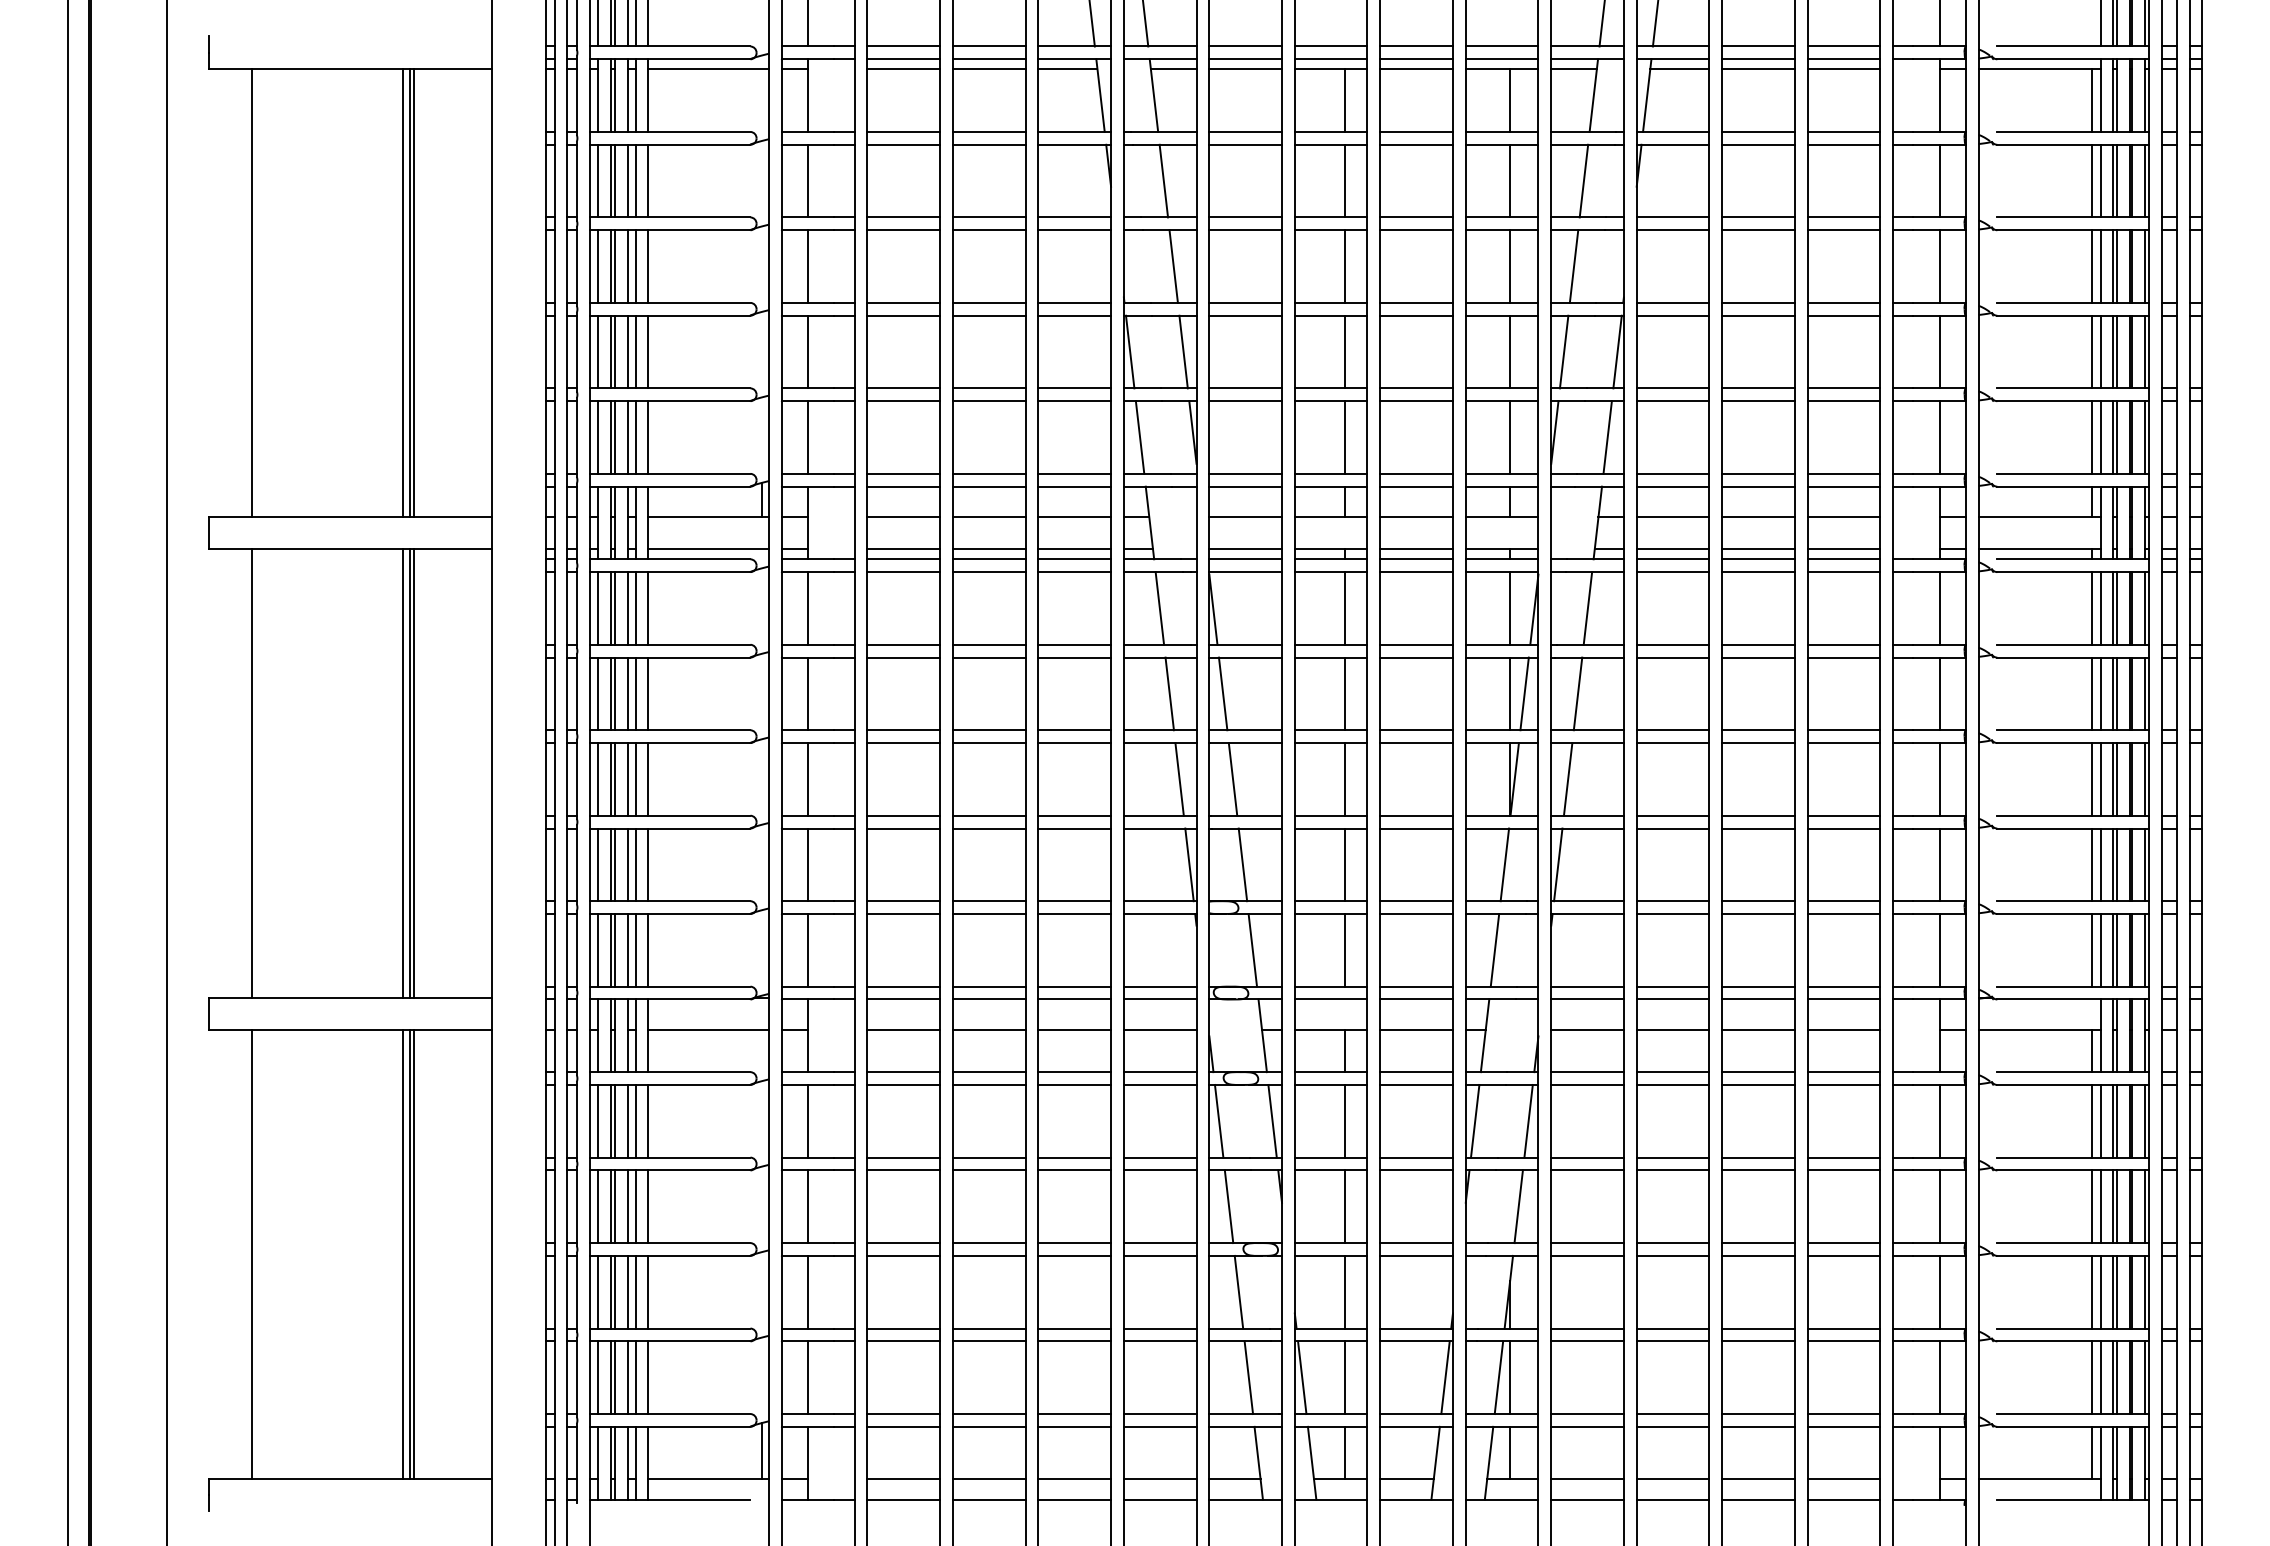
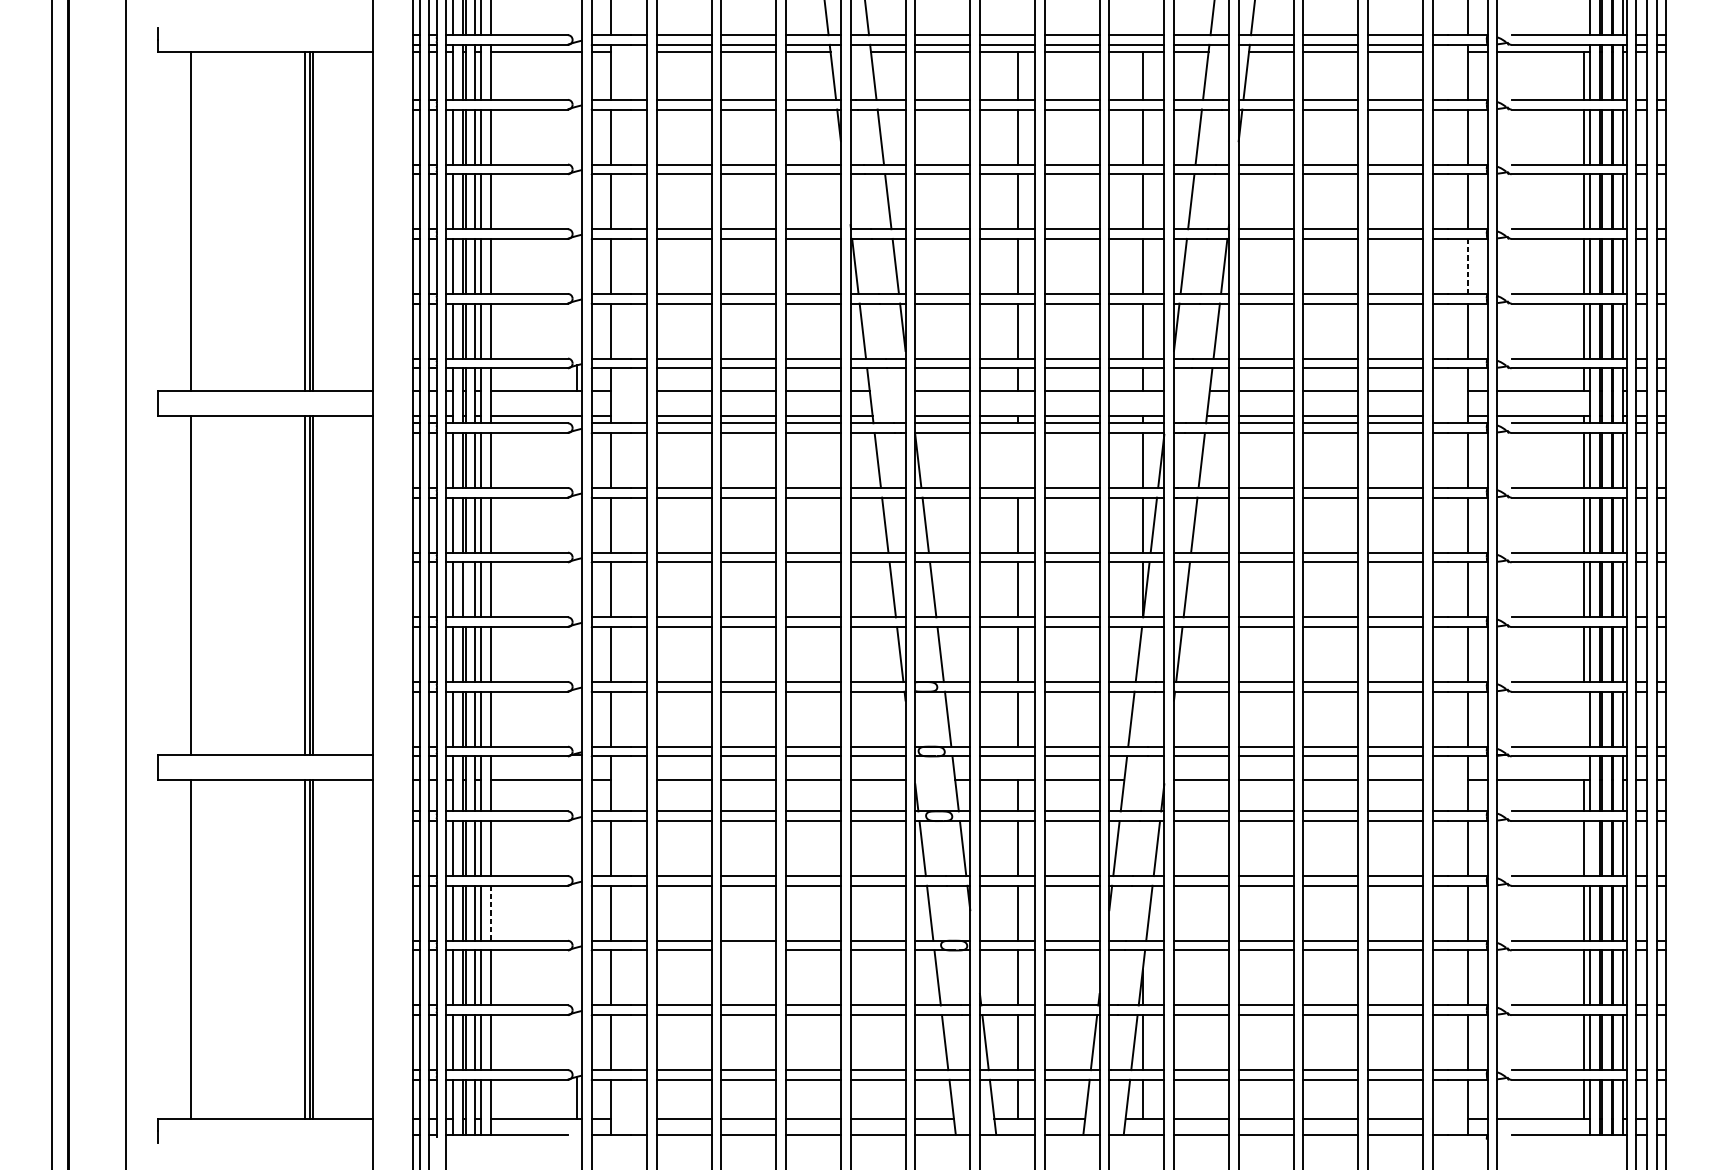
line: (1940, 351) -> (1468, 266), solid -> dashed
line: (1344, 608) -> (1017, 460), removed
line: (615, 779) -> (465, 589), removed
line: (2092, 950) -> (1583, 719), removed
line: (2100, 1120) -> (1589, 847), removed
line: (648, 1206) -> (490, 913), solid -> dashed
line: (988, 1255) -> (748, 950), removed

